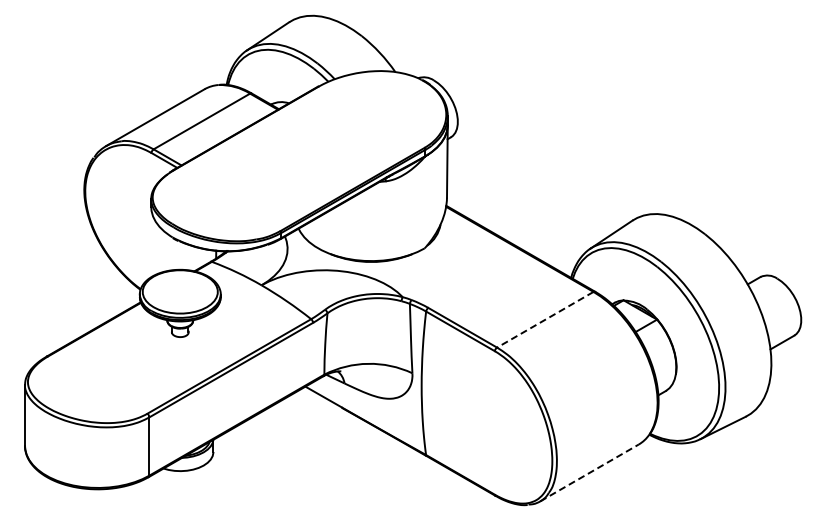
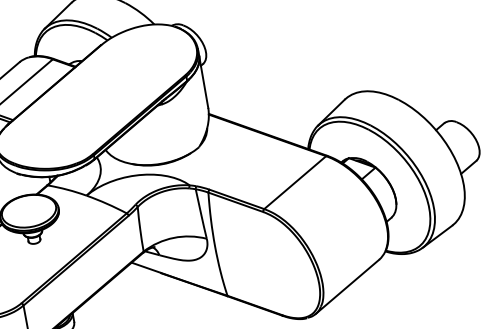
line: (545, 319) -> (295, 182), dashed -> solid
line: (589, 472) -> (347, 286), dashed -> solid

